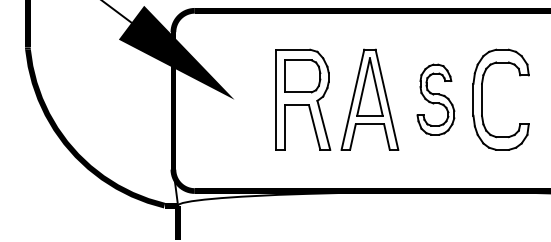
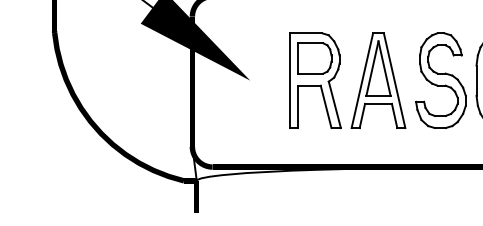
part: (435, 99) -> (440, 80), size x1.43

